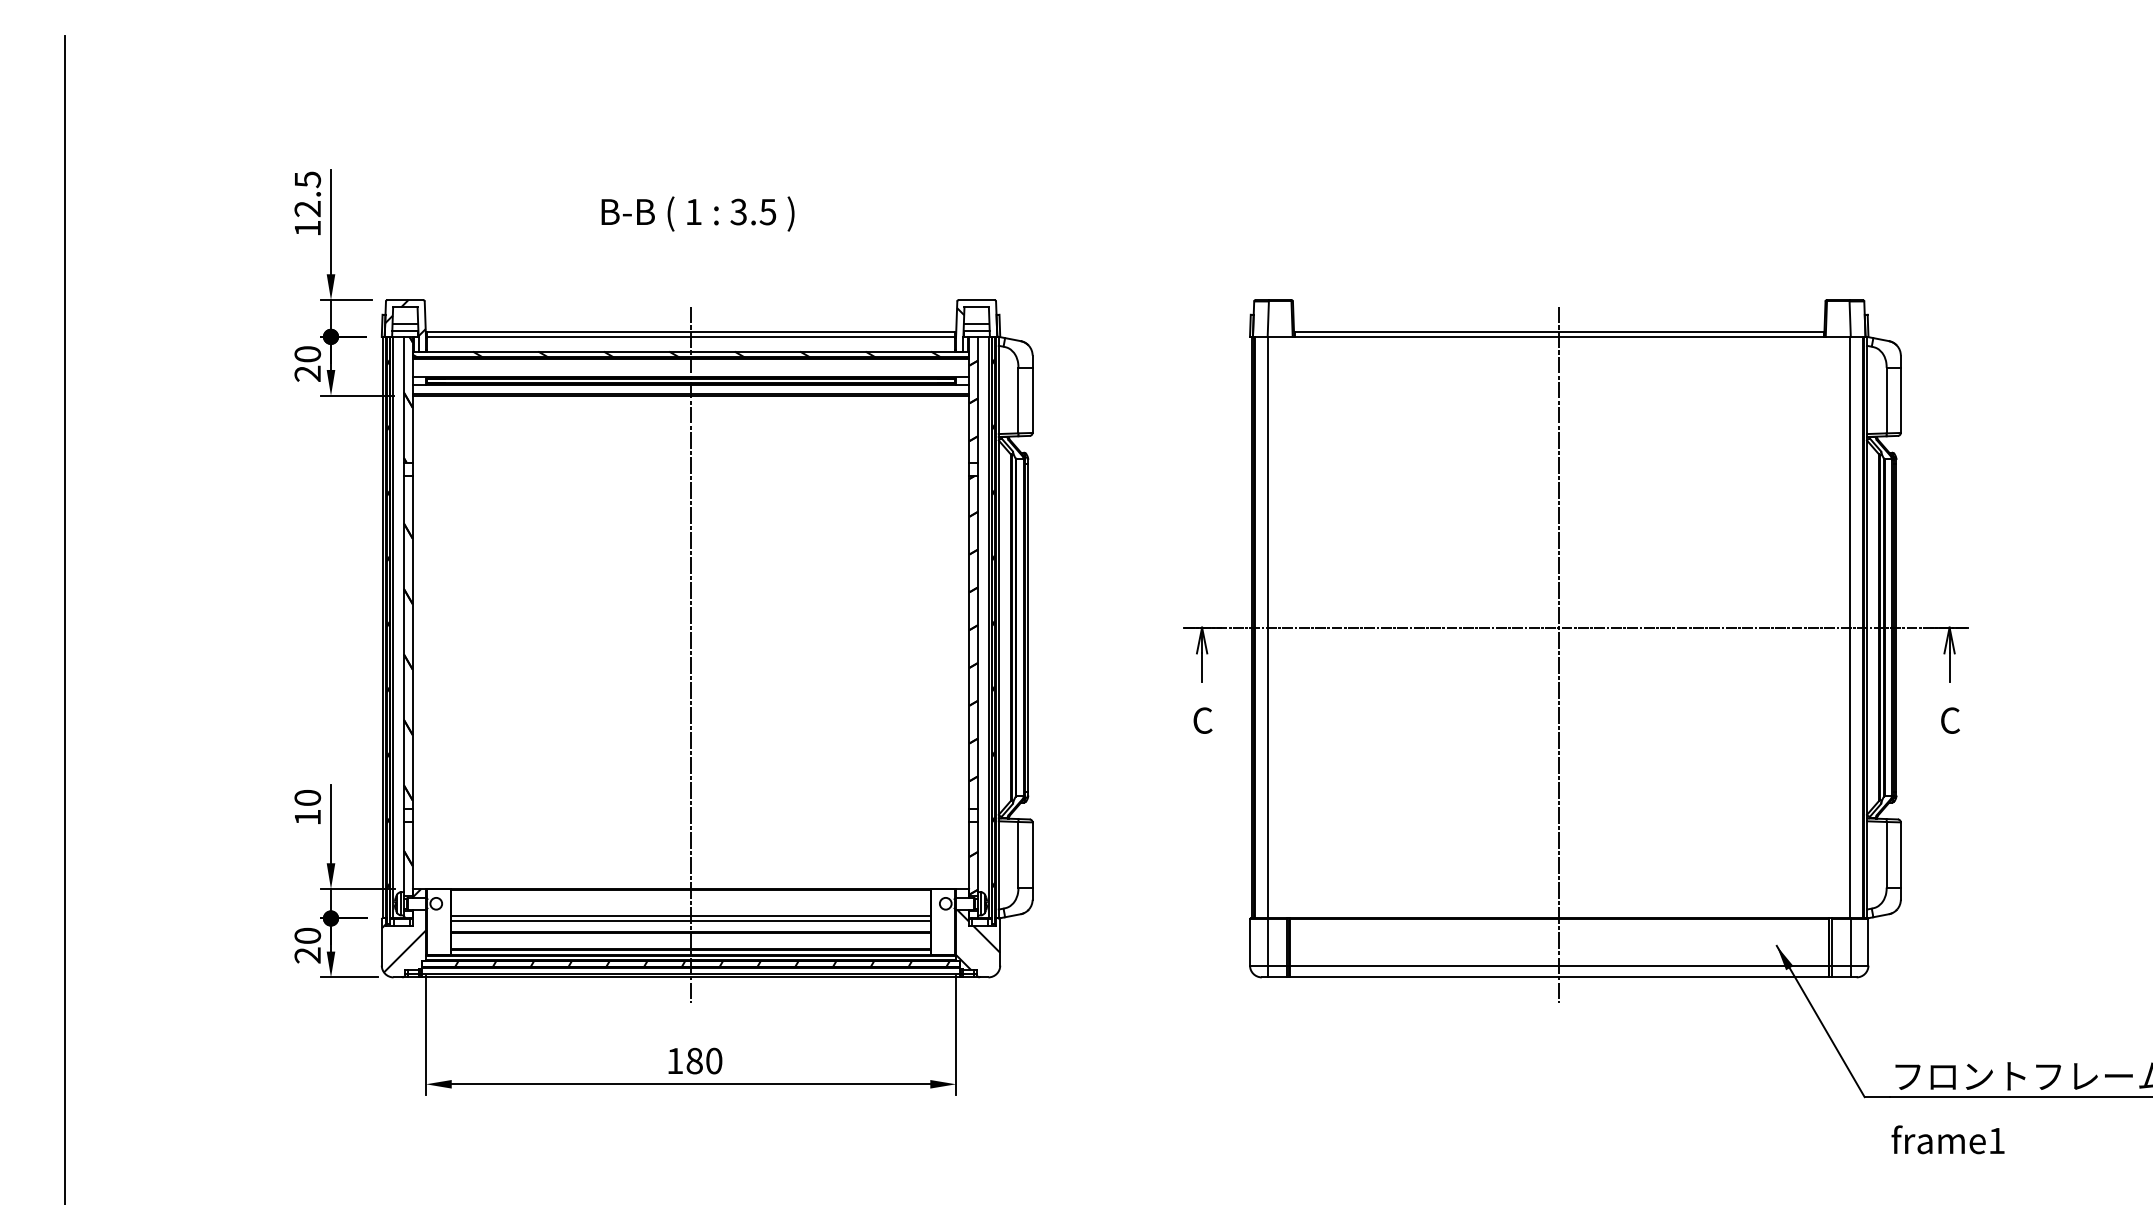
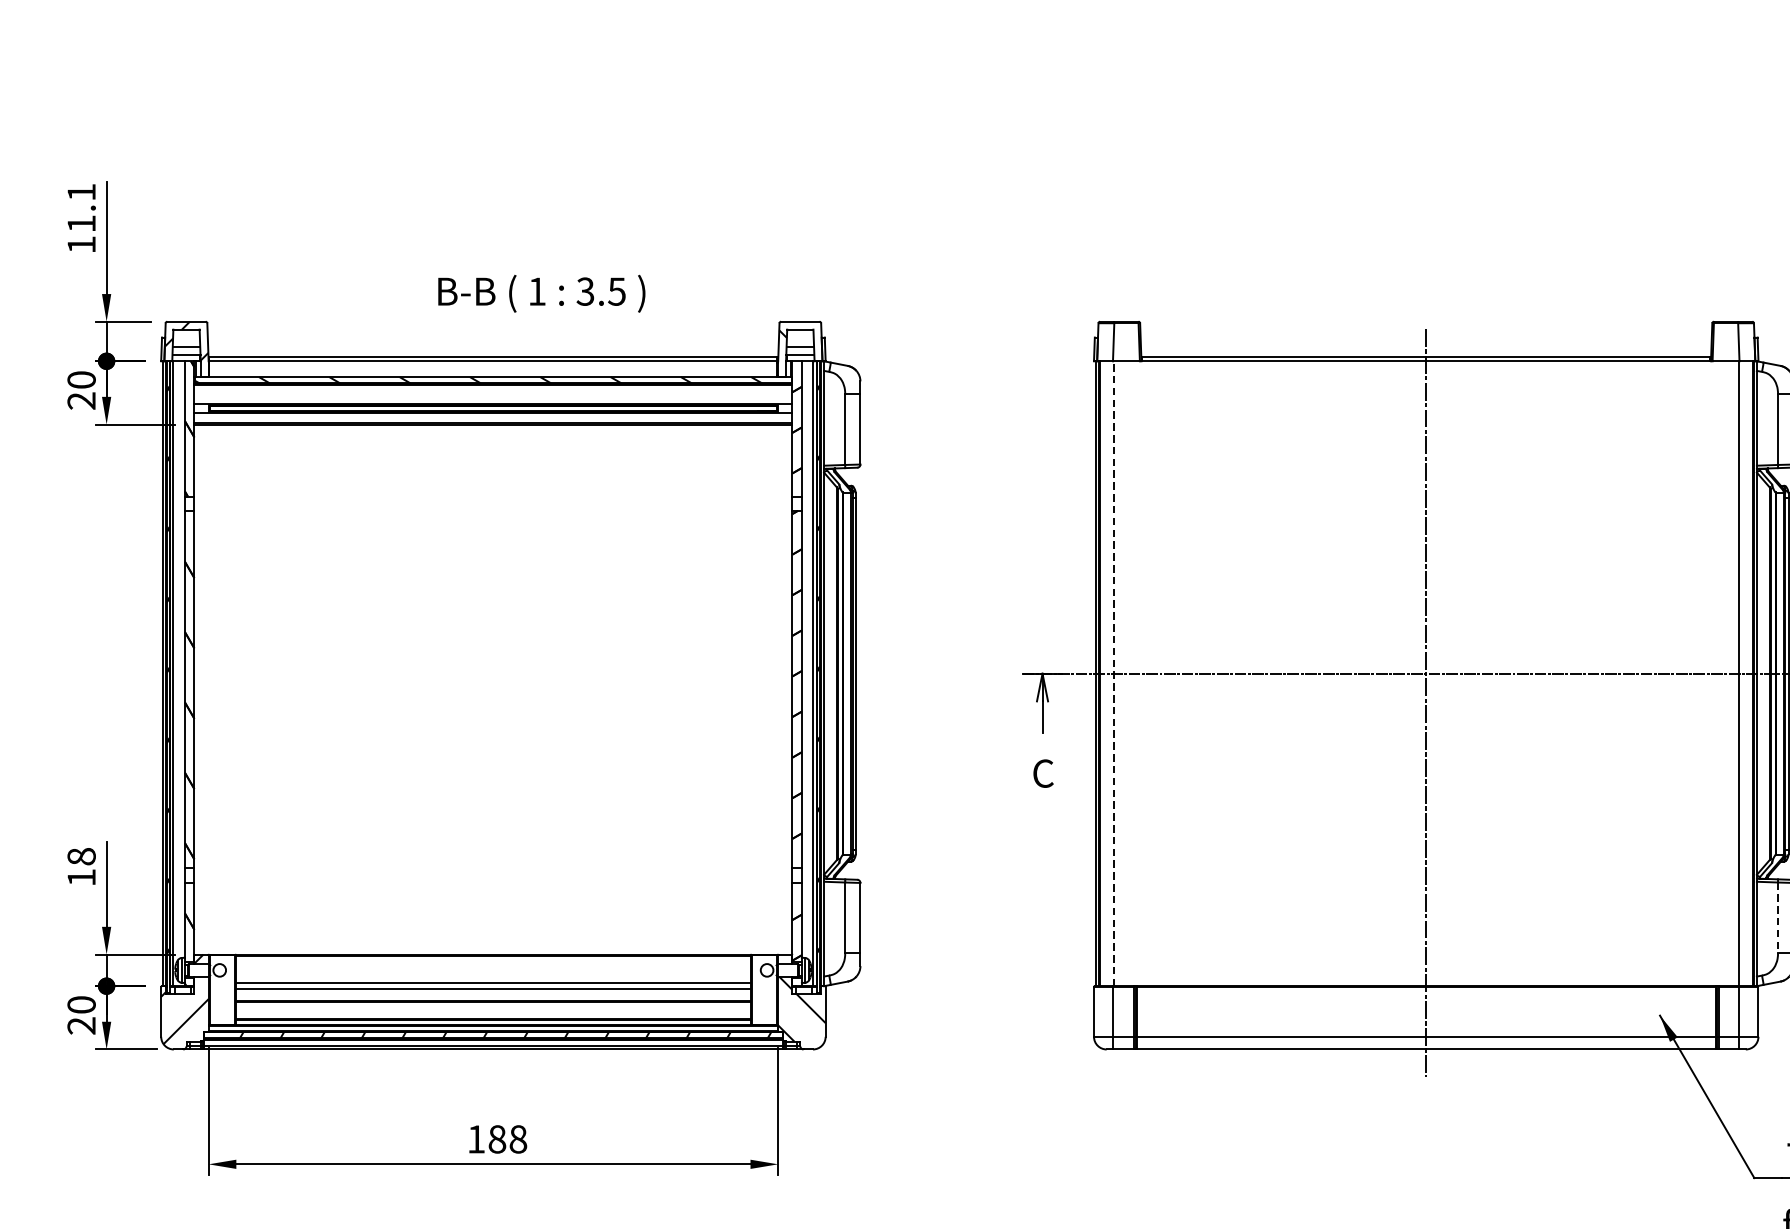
text: (307, 194) -> (81, 208), 12.5 -> 11.1
text: (697, 213) -> (541, 293), moved
line: (1268, 627) -> (1113, 673), solid -> dashed
line: (691, 654) -> (493, 702), removed
text: (307, 797) -> (81, 856), 10 -> 18
line: (1886, 854) -> (1777, 917), solid -> dashed
text: (714, 1061) -> (518, 1139), 180 -> 188

